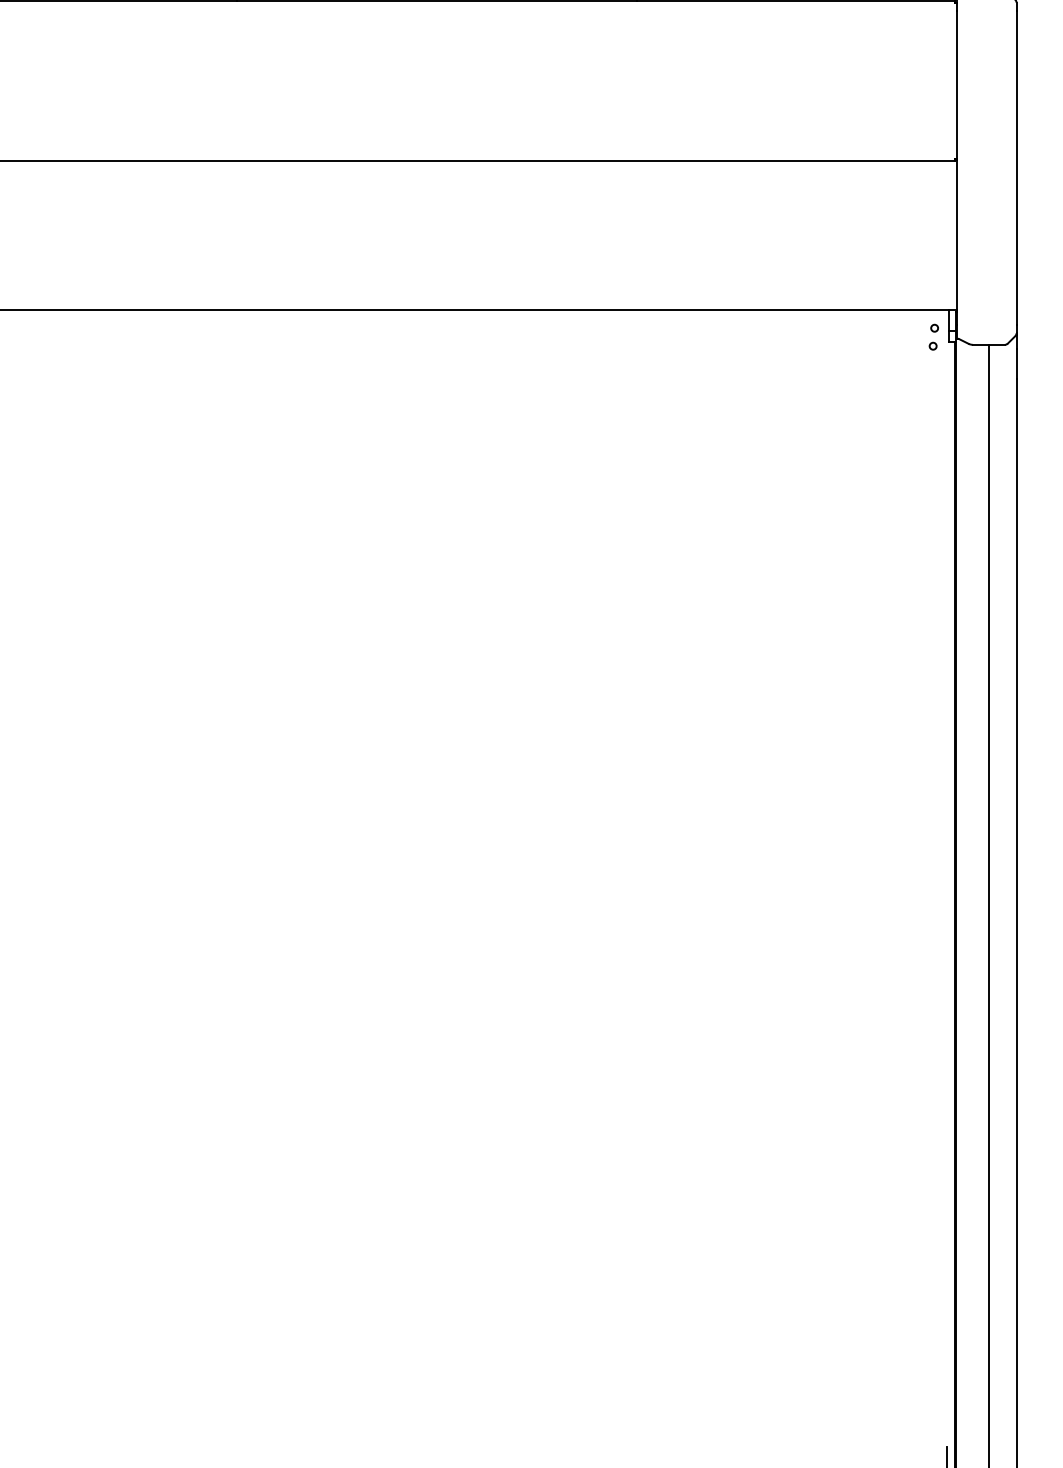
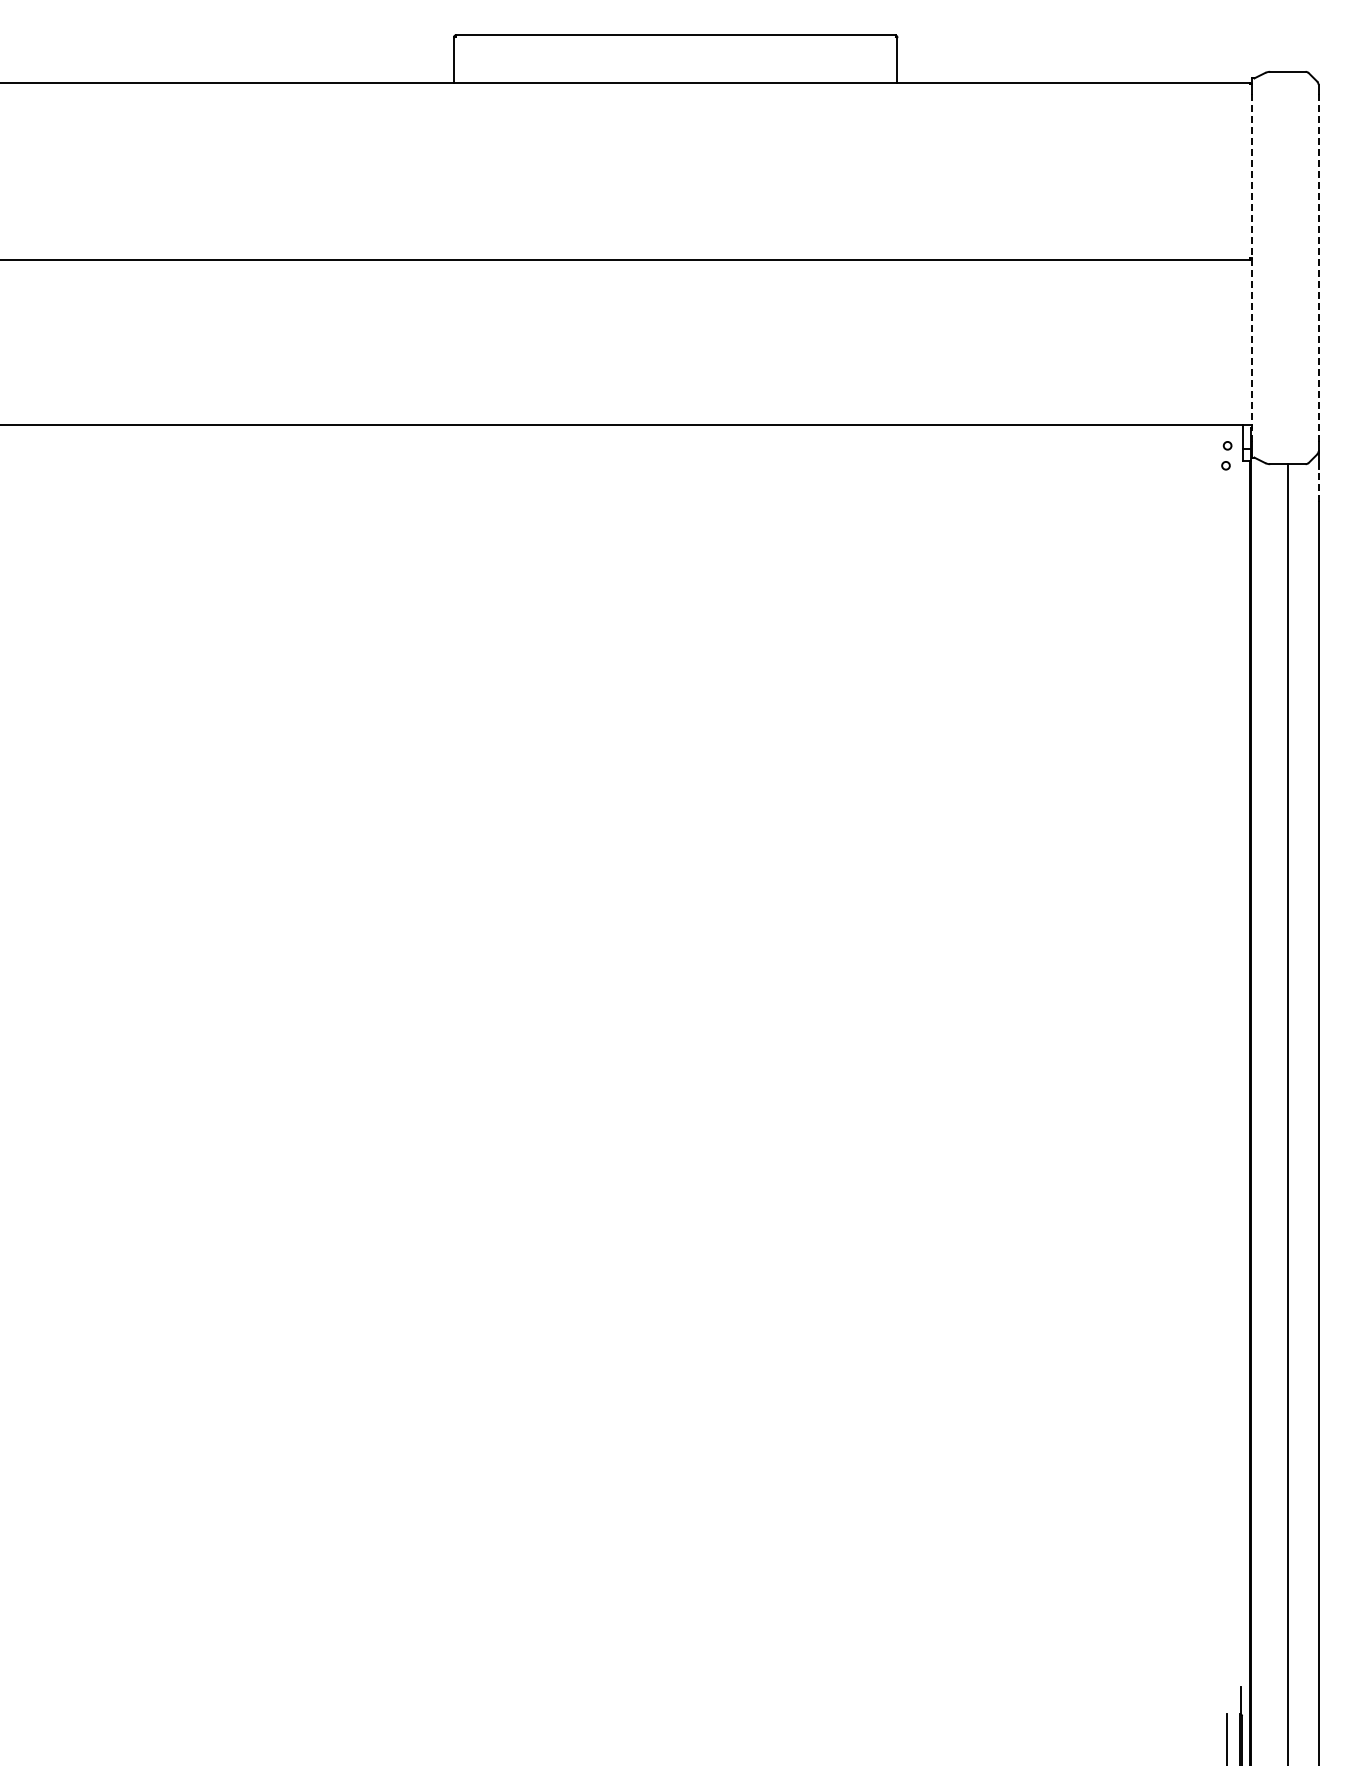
line: (957, 167) -> (1252, 267), solid -> dashed
line: (1016, 167) -> (1318, 267), solid -> dashed
line: (1016, 363) -> (1318, 484), solid -> dashed

